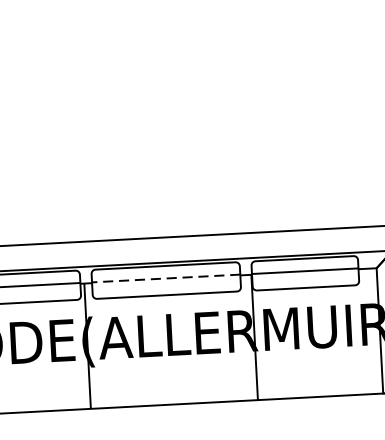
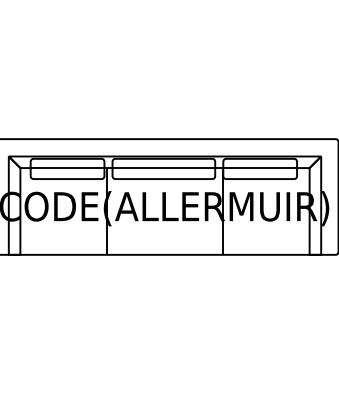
line: (165, 278) -> (163, 167), dashed -> solid

